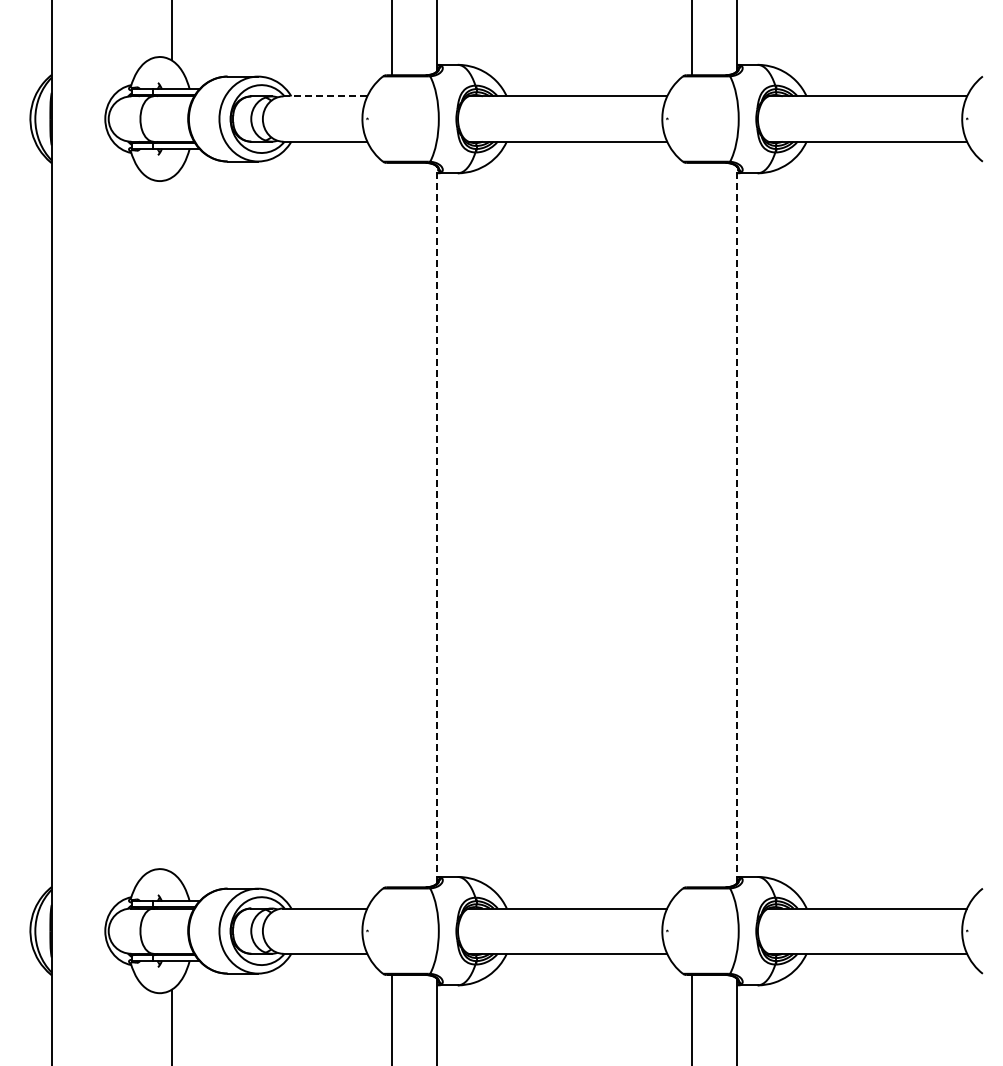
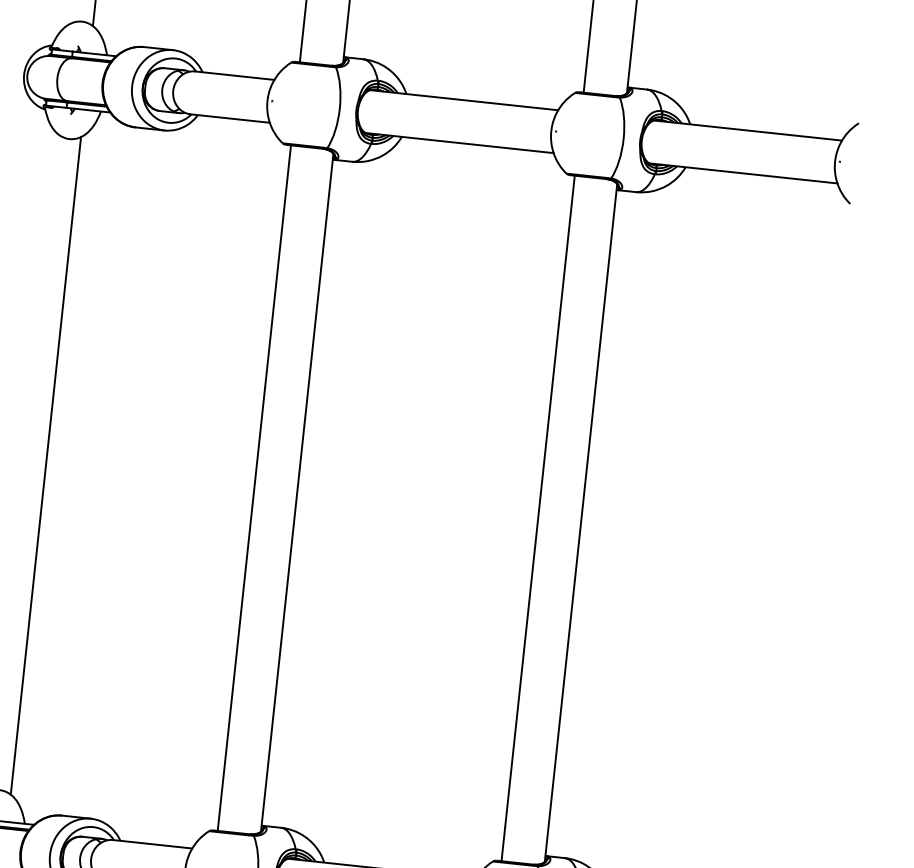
line: (325, 96) -> (234, 75), dashed -> solid
line: (171, 524) -> (45, 465), added
line: (391, 524) -> (253, 487), added
line: (437, 524) -> (297, 492), dashed -> solid
line: (691, 524) -> (537, 517), added
line: (737, 524) -> (581, 522), dashed -> solid

